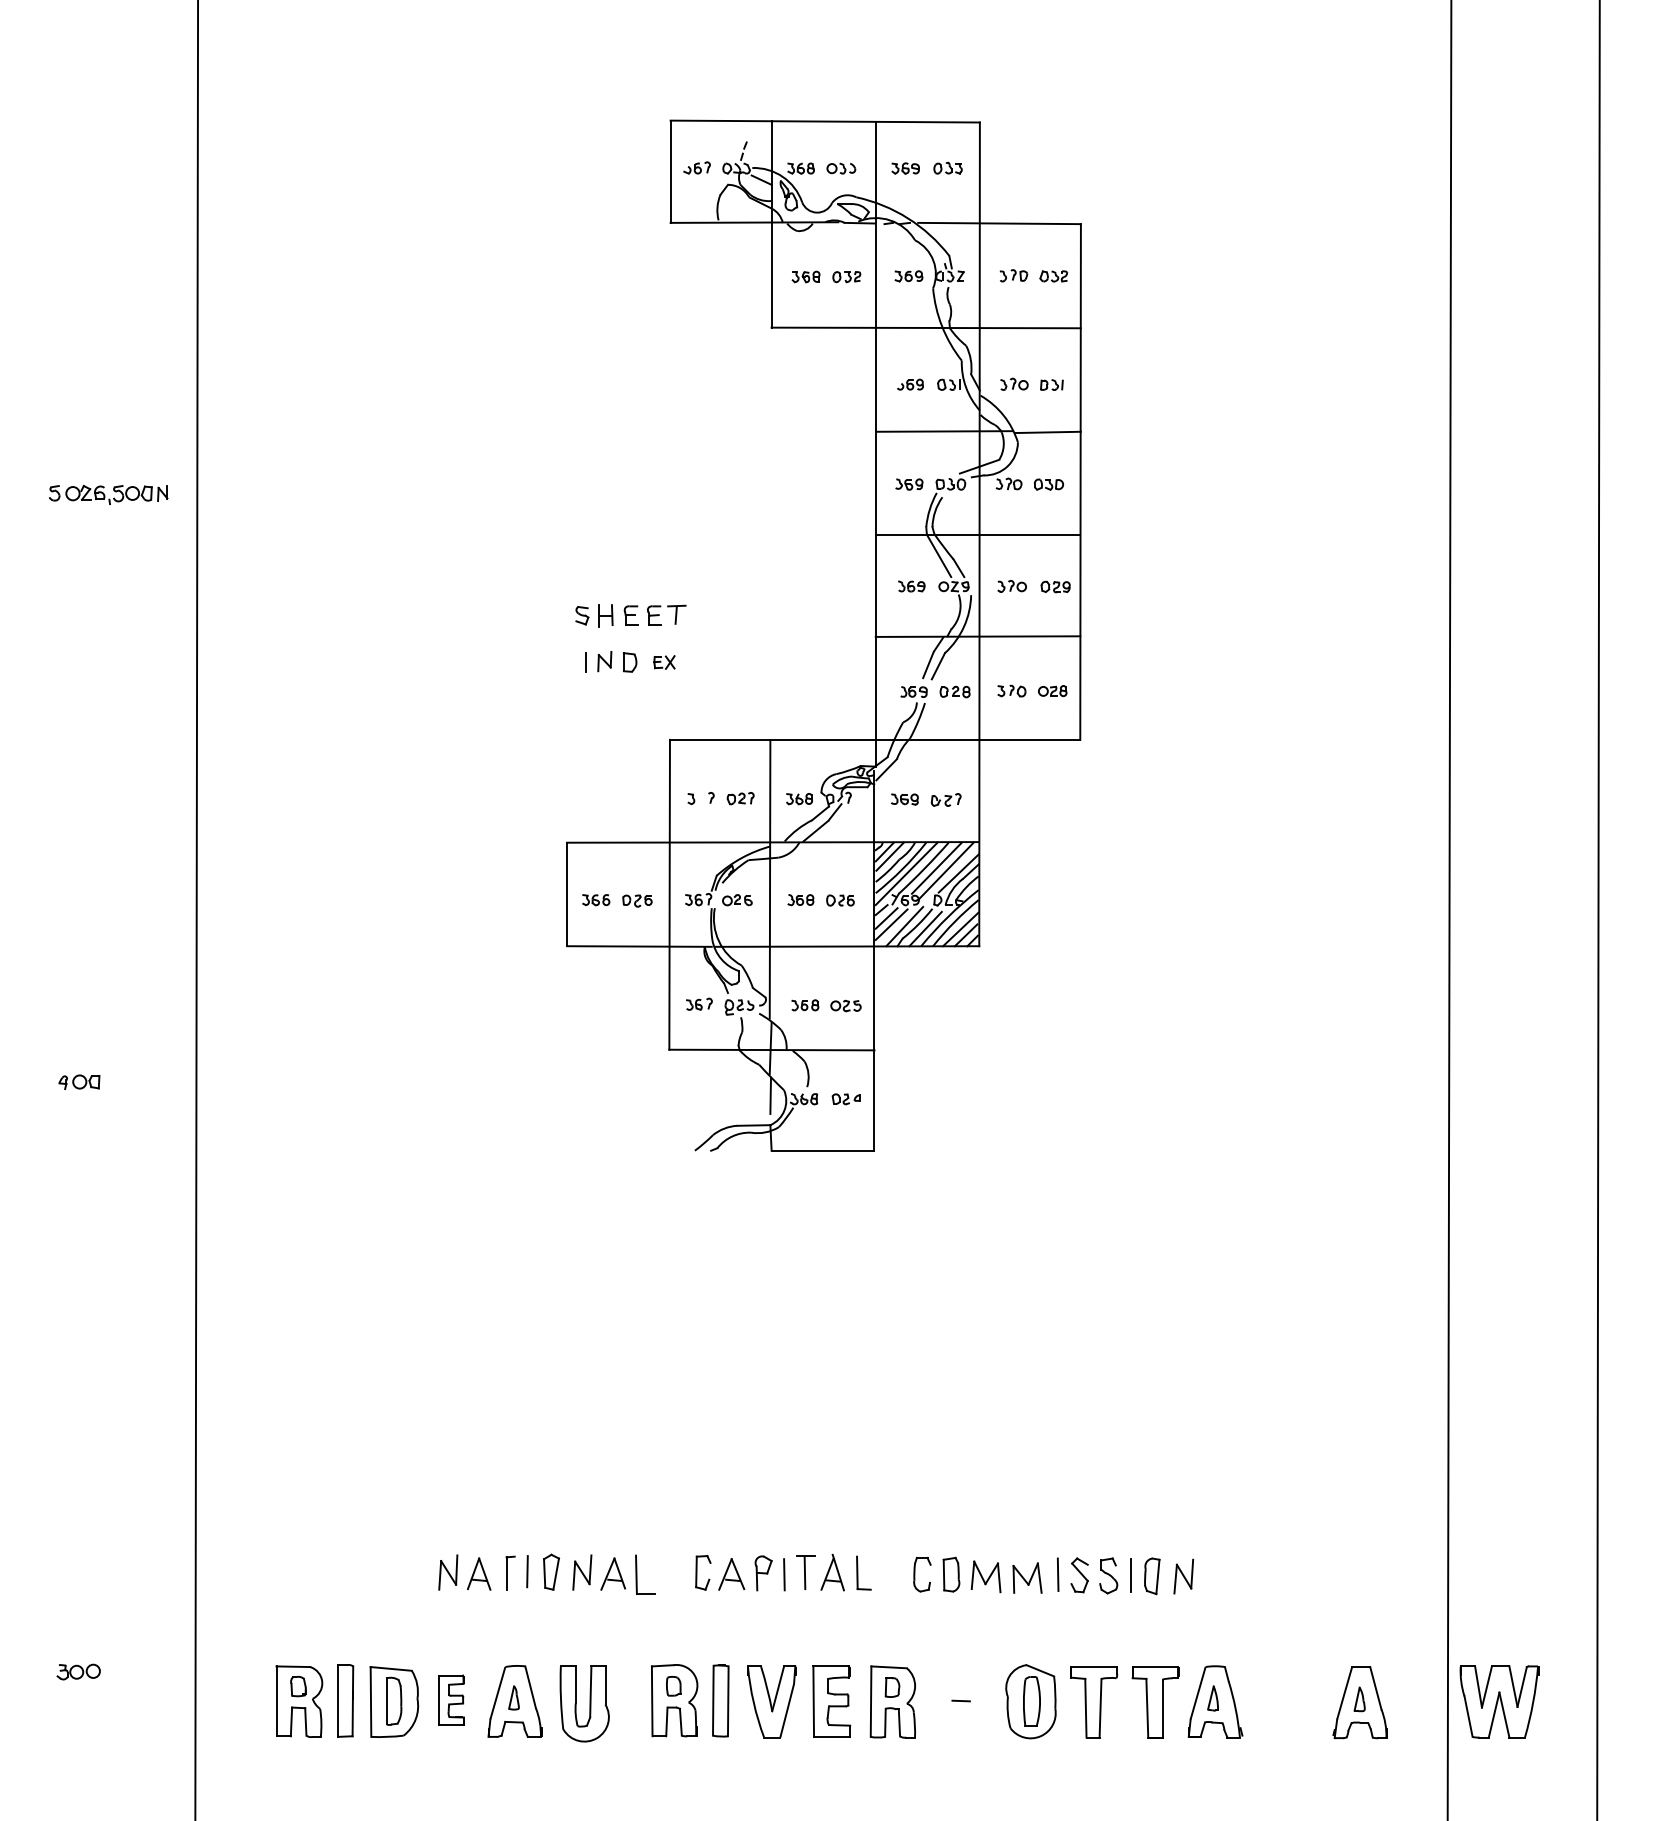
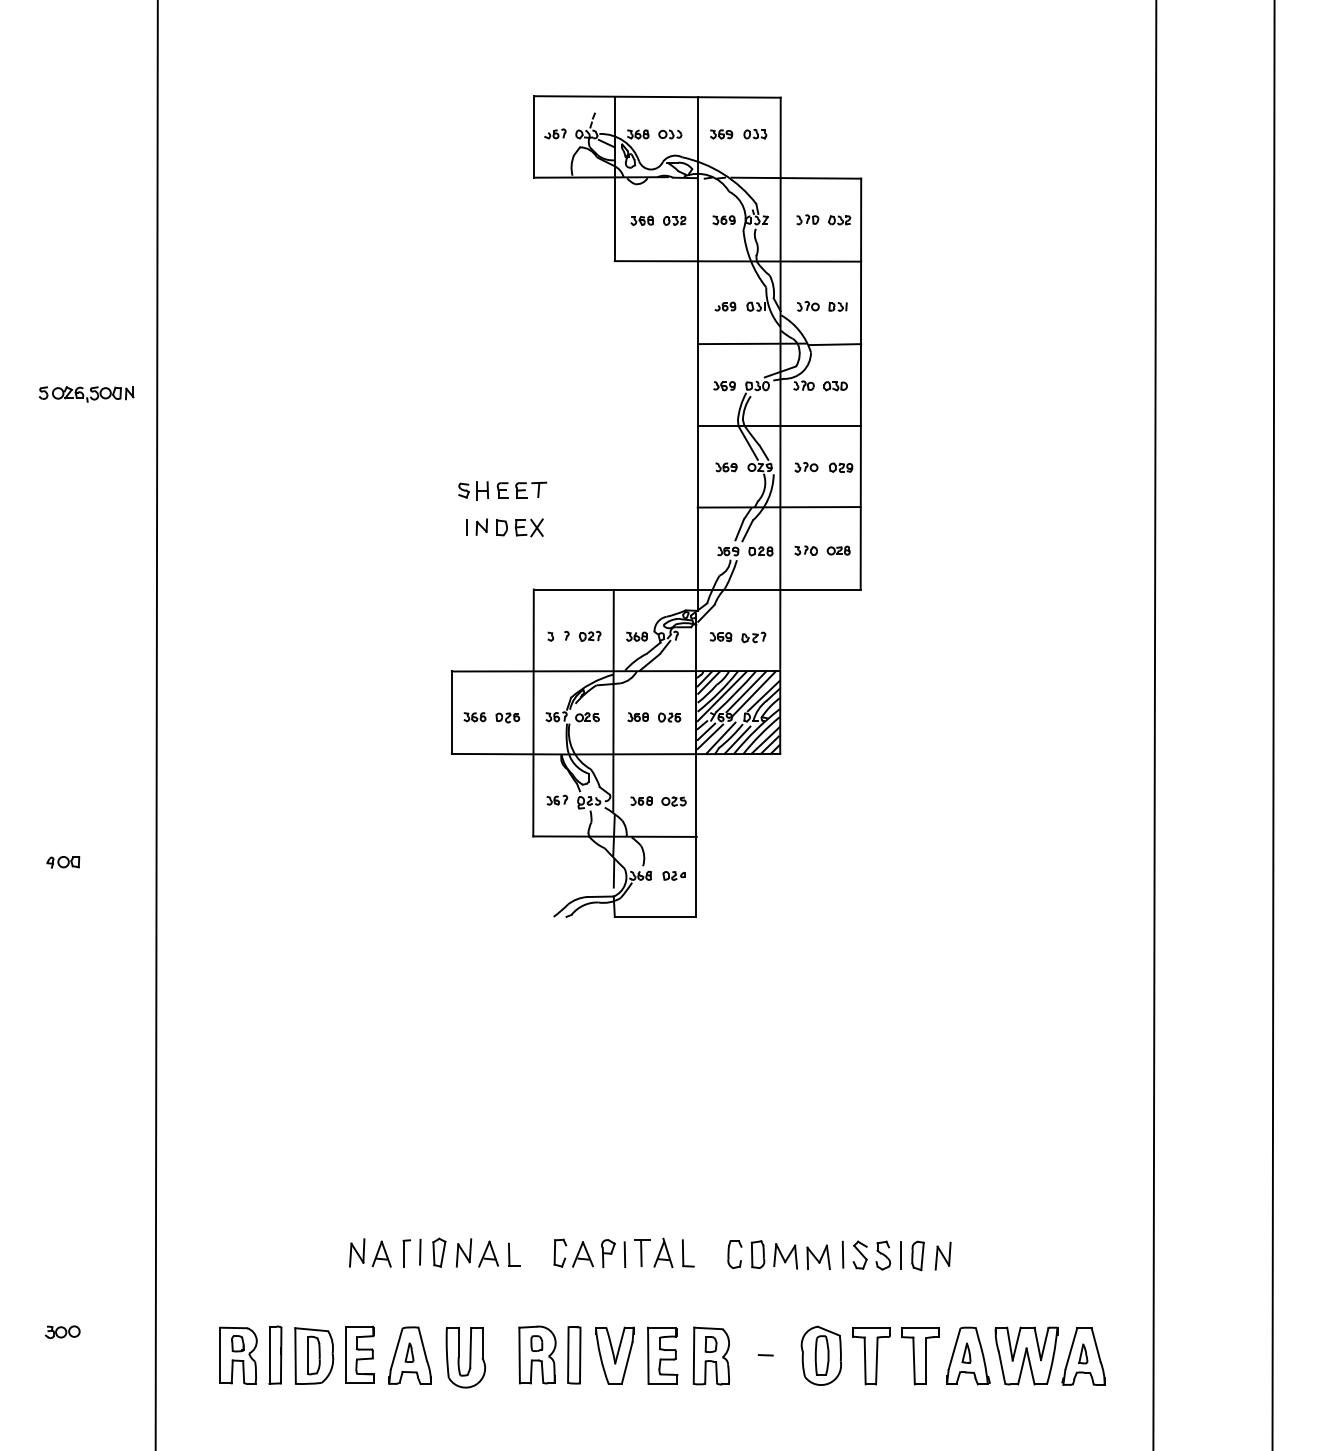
part: (664, 661) -> (529, 527), size x1.67
part: (645, 1574) -> (514, 1254), size x0.71
part: (451, 1700) -> (359, 1354), size x1.43
part: (1499, 1701) -> (1026, 1355), moved

